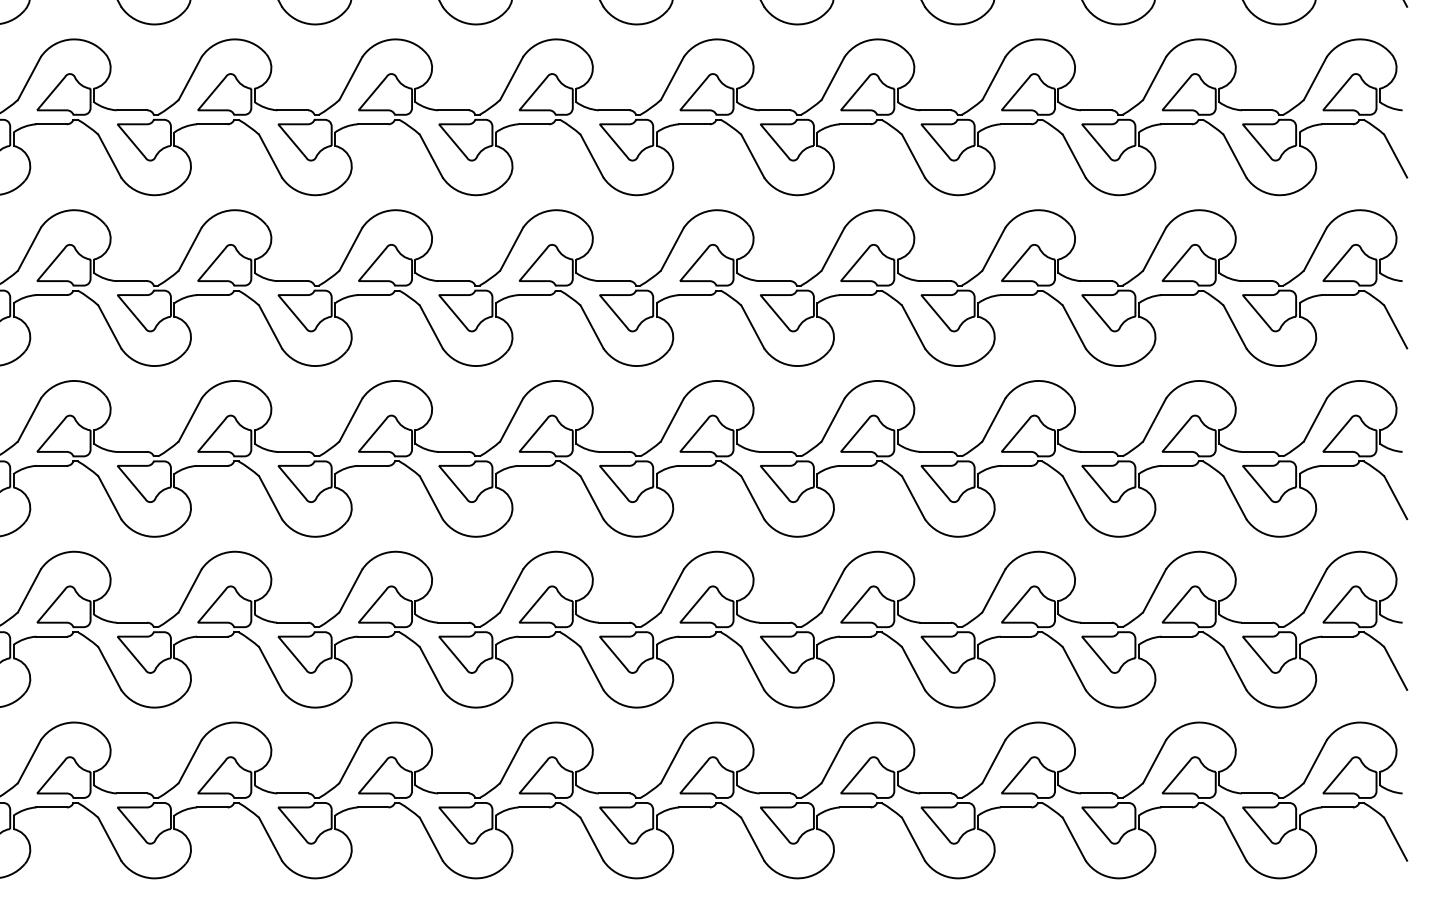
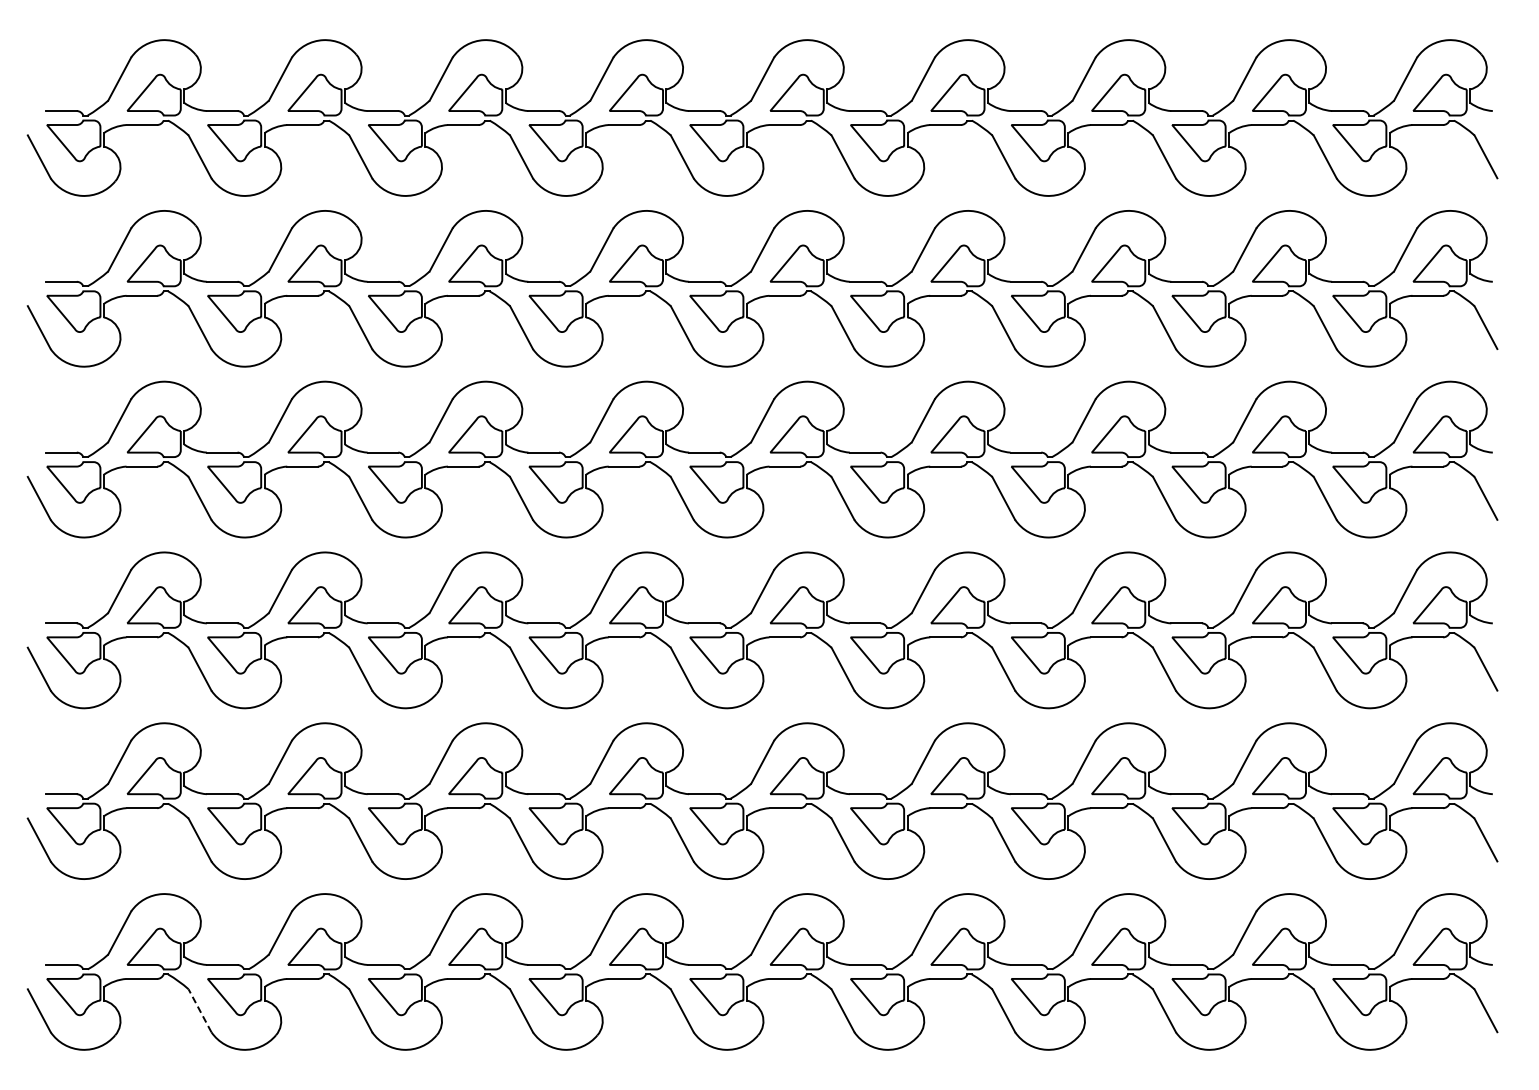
line: (109, 839) -> (199, 1010), solid -> dashed

